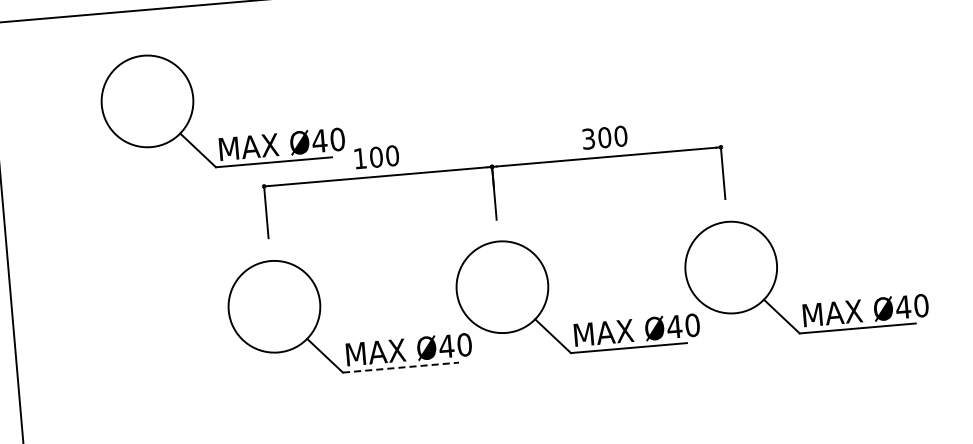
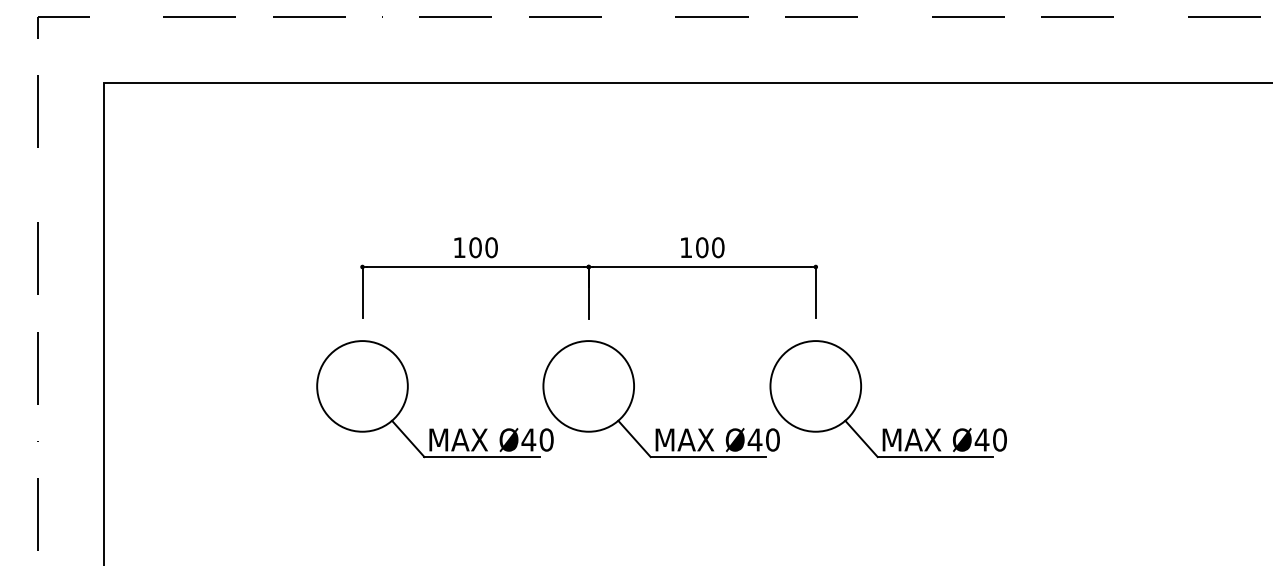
part: (194, 106) -> (300, 182), removed
text: (588, 138) -> (686, 247), 300 -> 100
line: (401, 368) -> (482, 457), dashed -> solid

